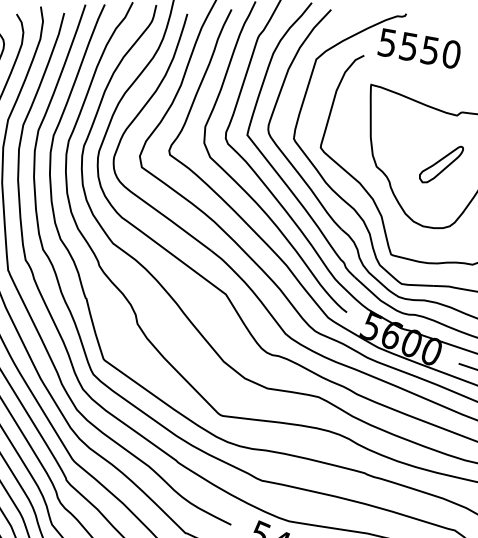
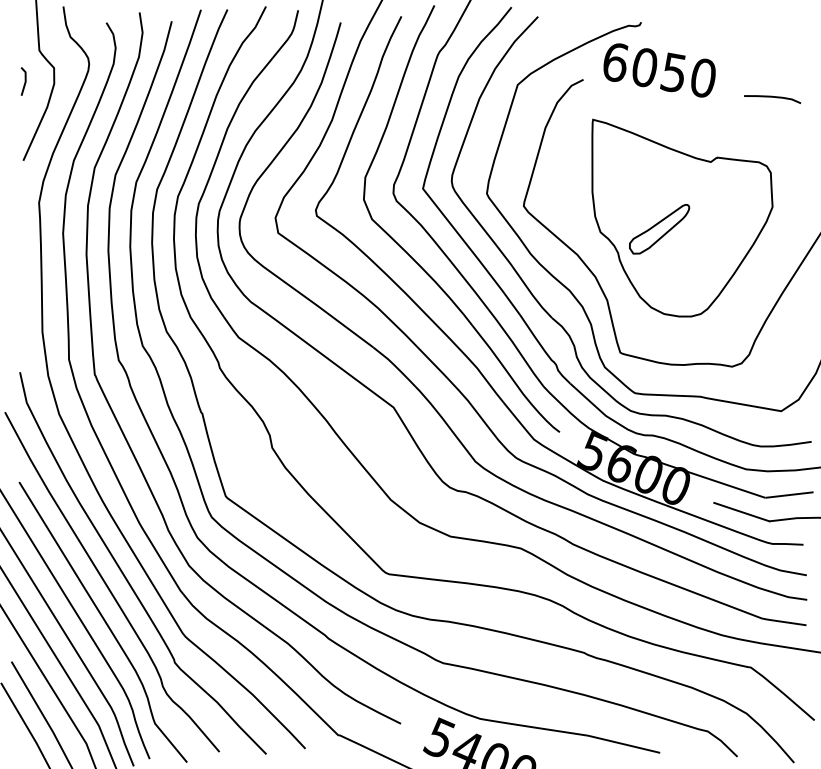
text: (397, 44) -> (629, 64), 5550 -> 6050
part: (441, 164) -> (659, 229), moved

